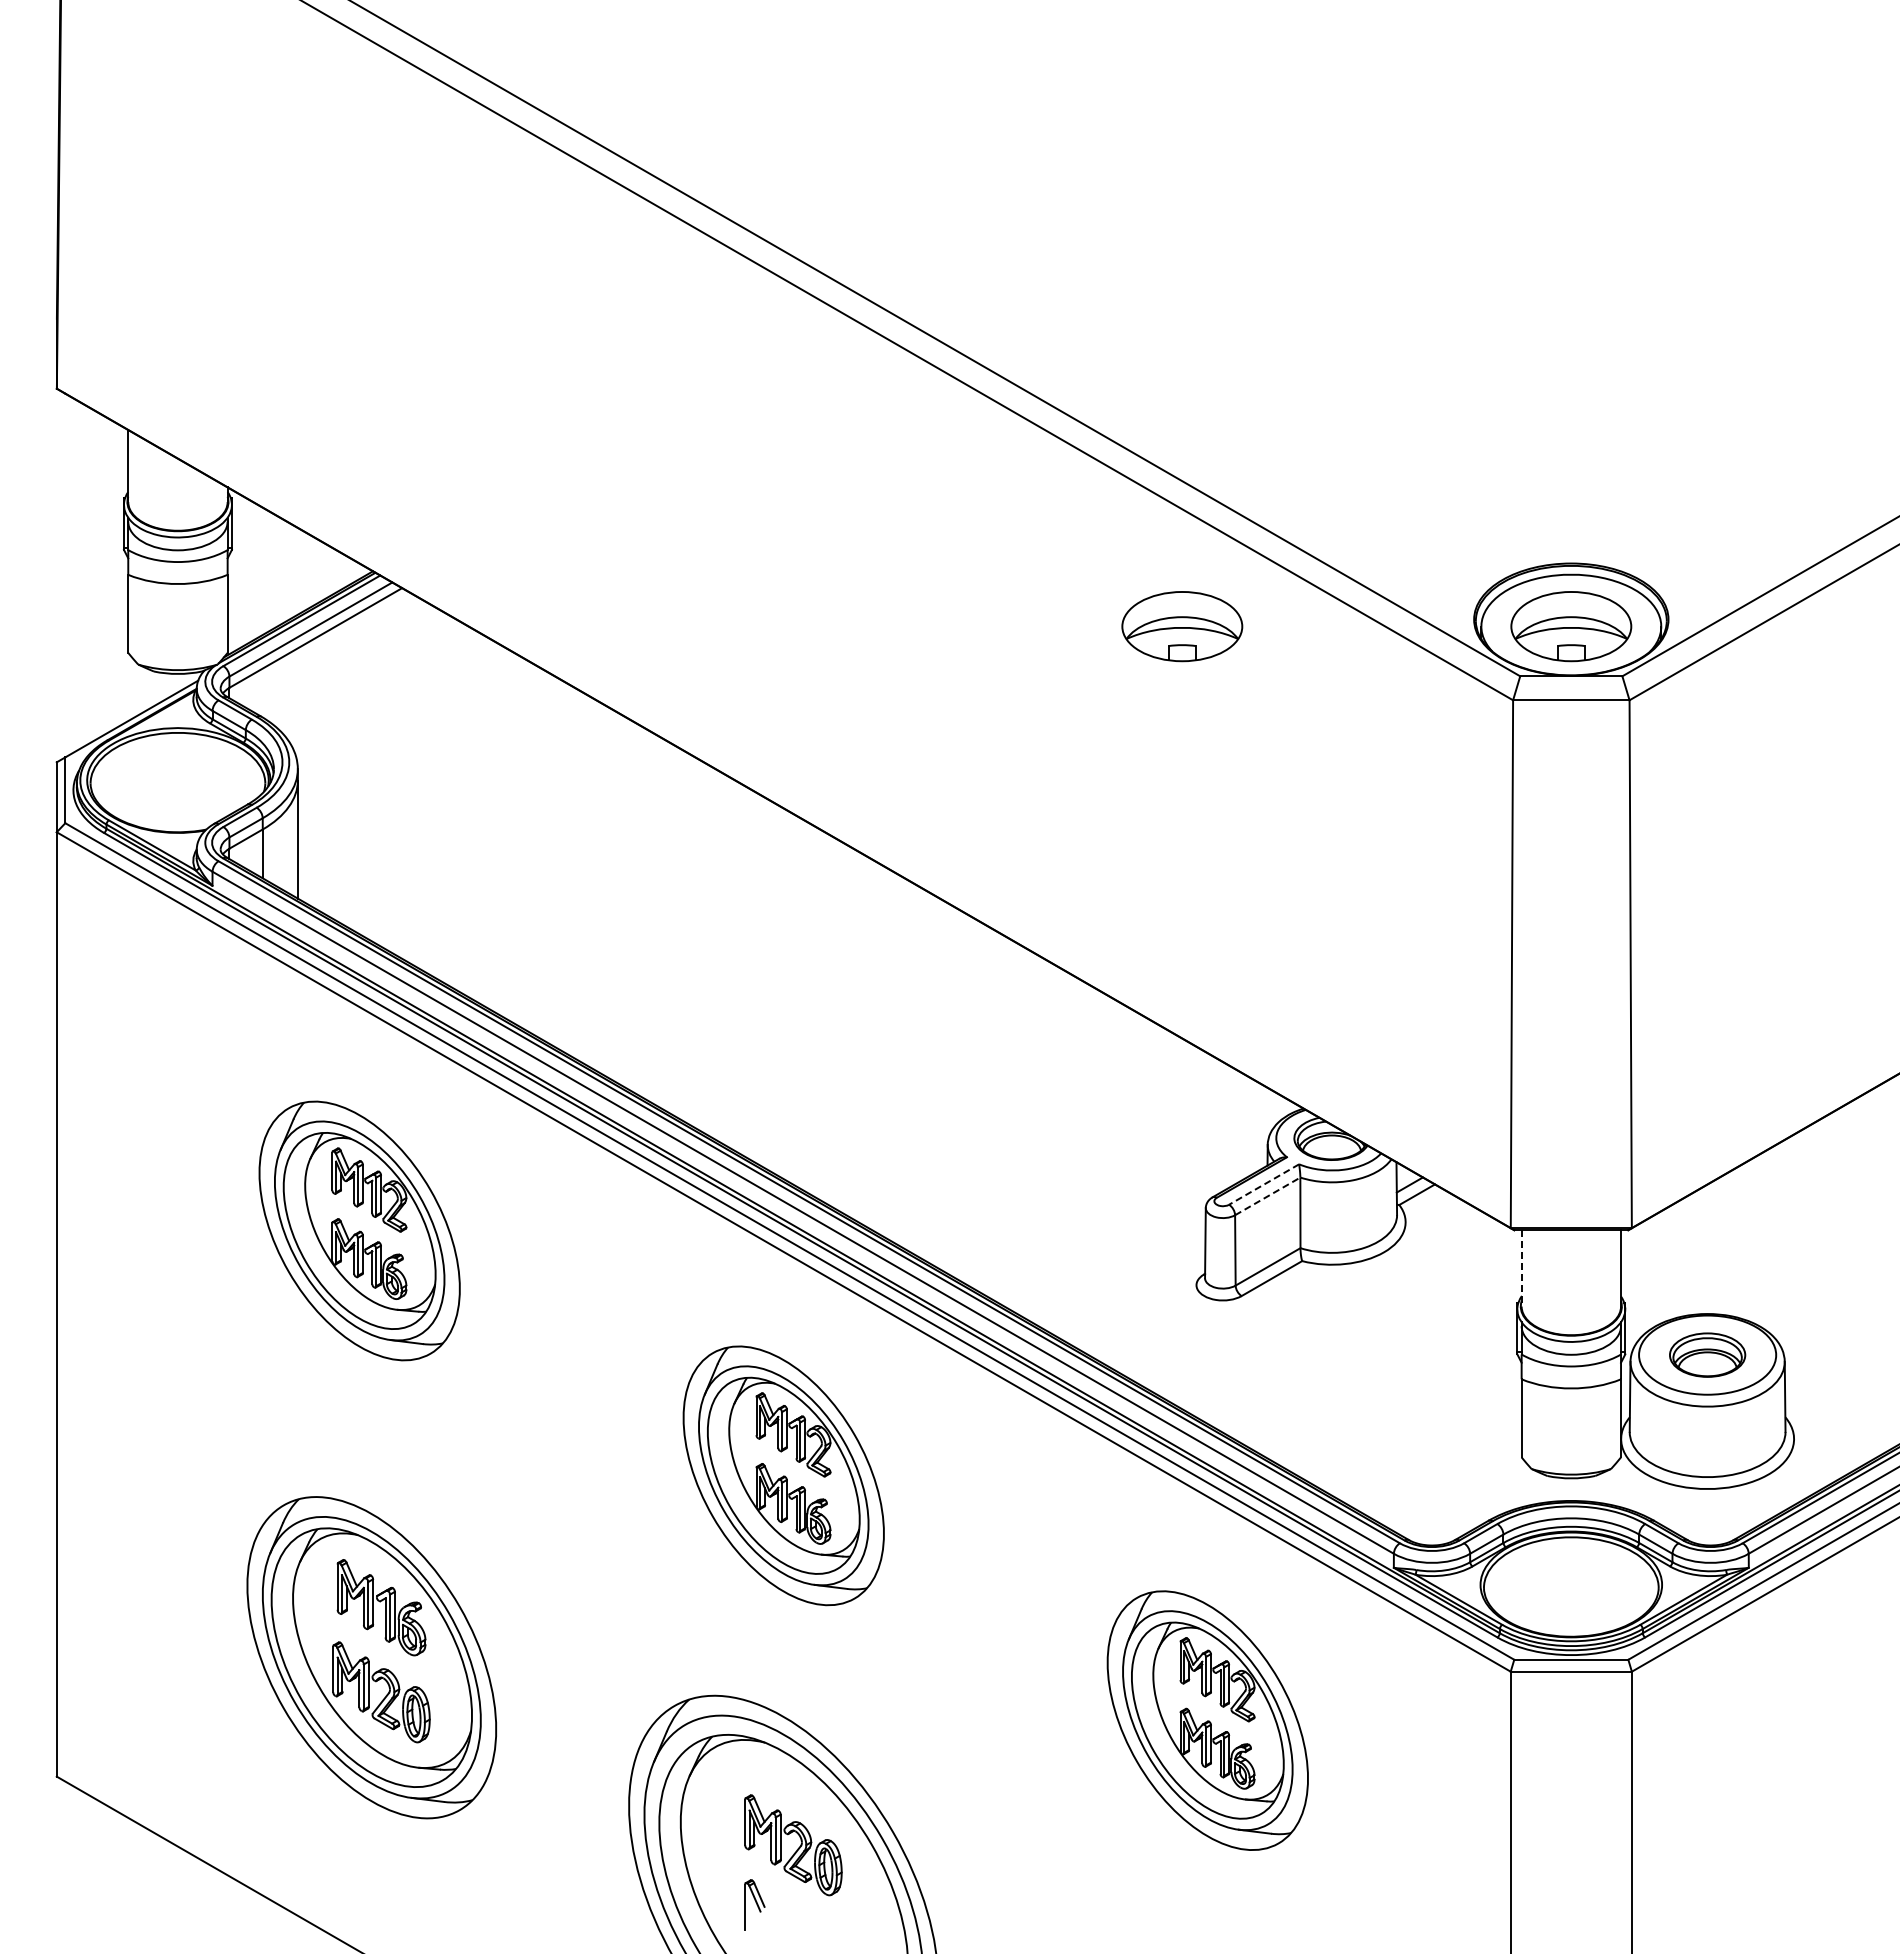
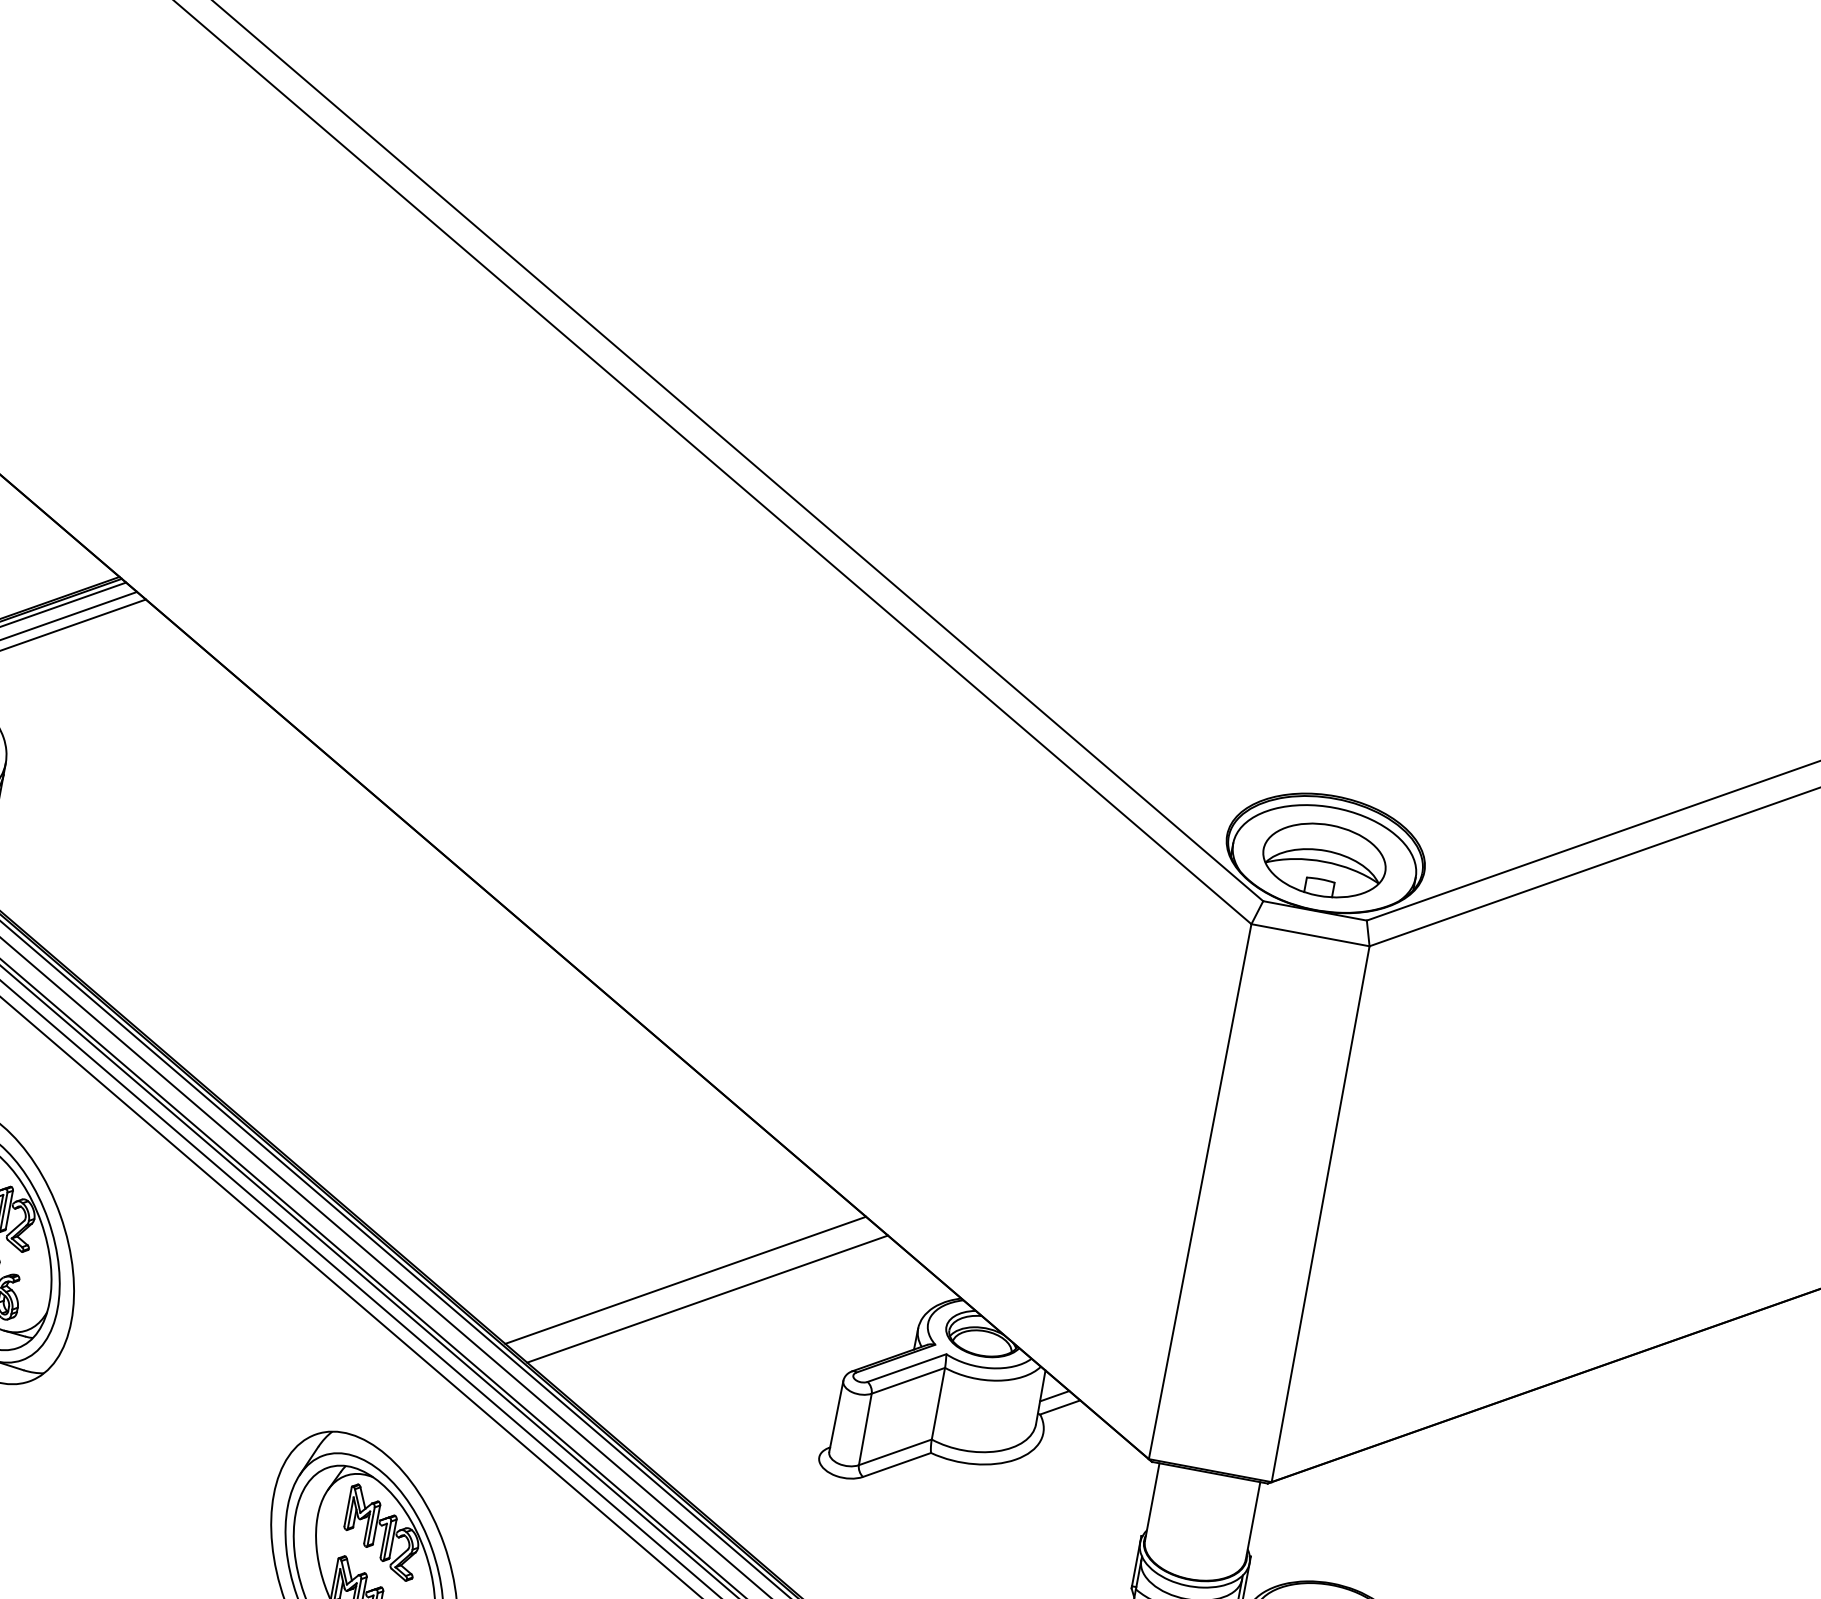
part: (1182, 626) -> (930, 786), removed
line: (1037, 1140) -> (685, 1280), added
line: (1061, 1154) -> (707, 1299), added
line: (1263, 1184) -> (906, 1367), dashed -> solid
line: (1267, 1196) -> (908, 1380), dashed -> solid
line: (1521, 1268) -> (1152, 1502), dashed -> solid

